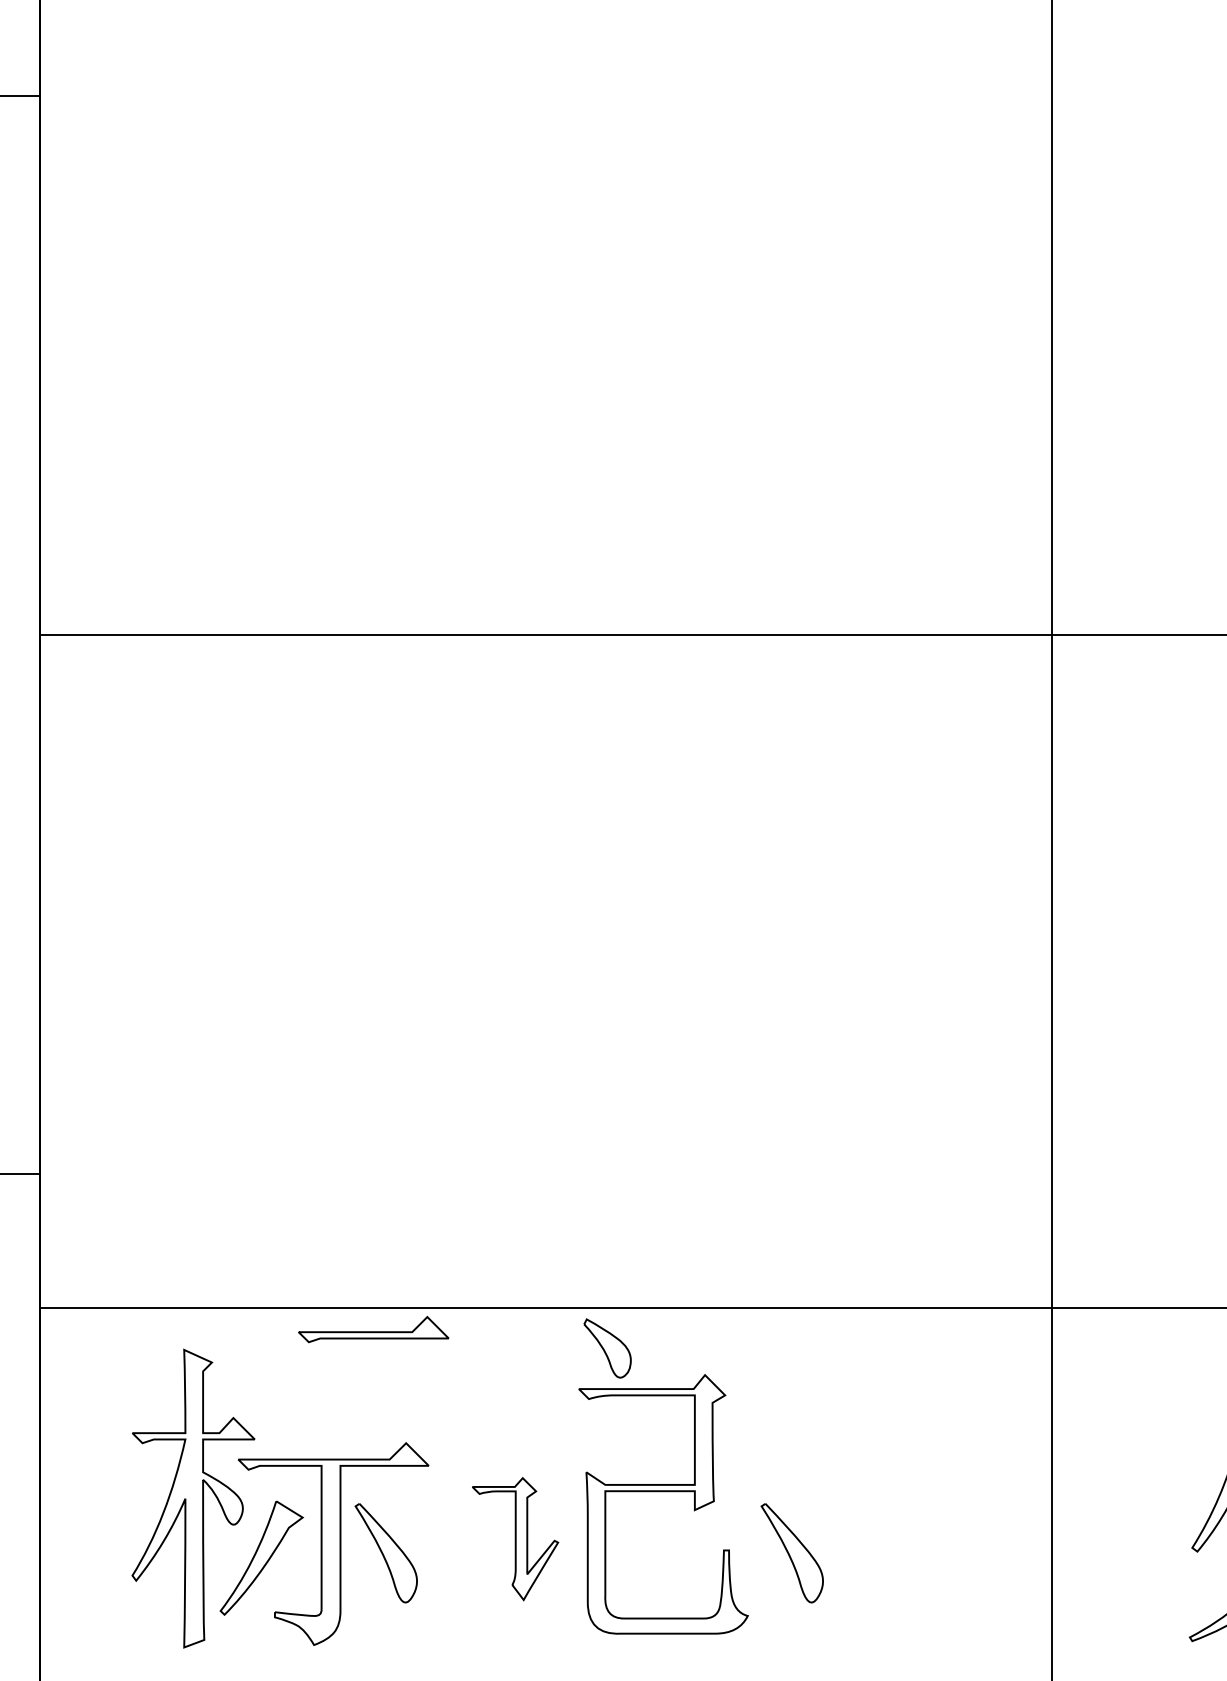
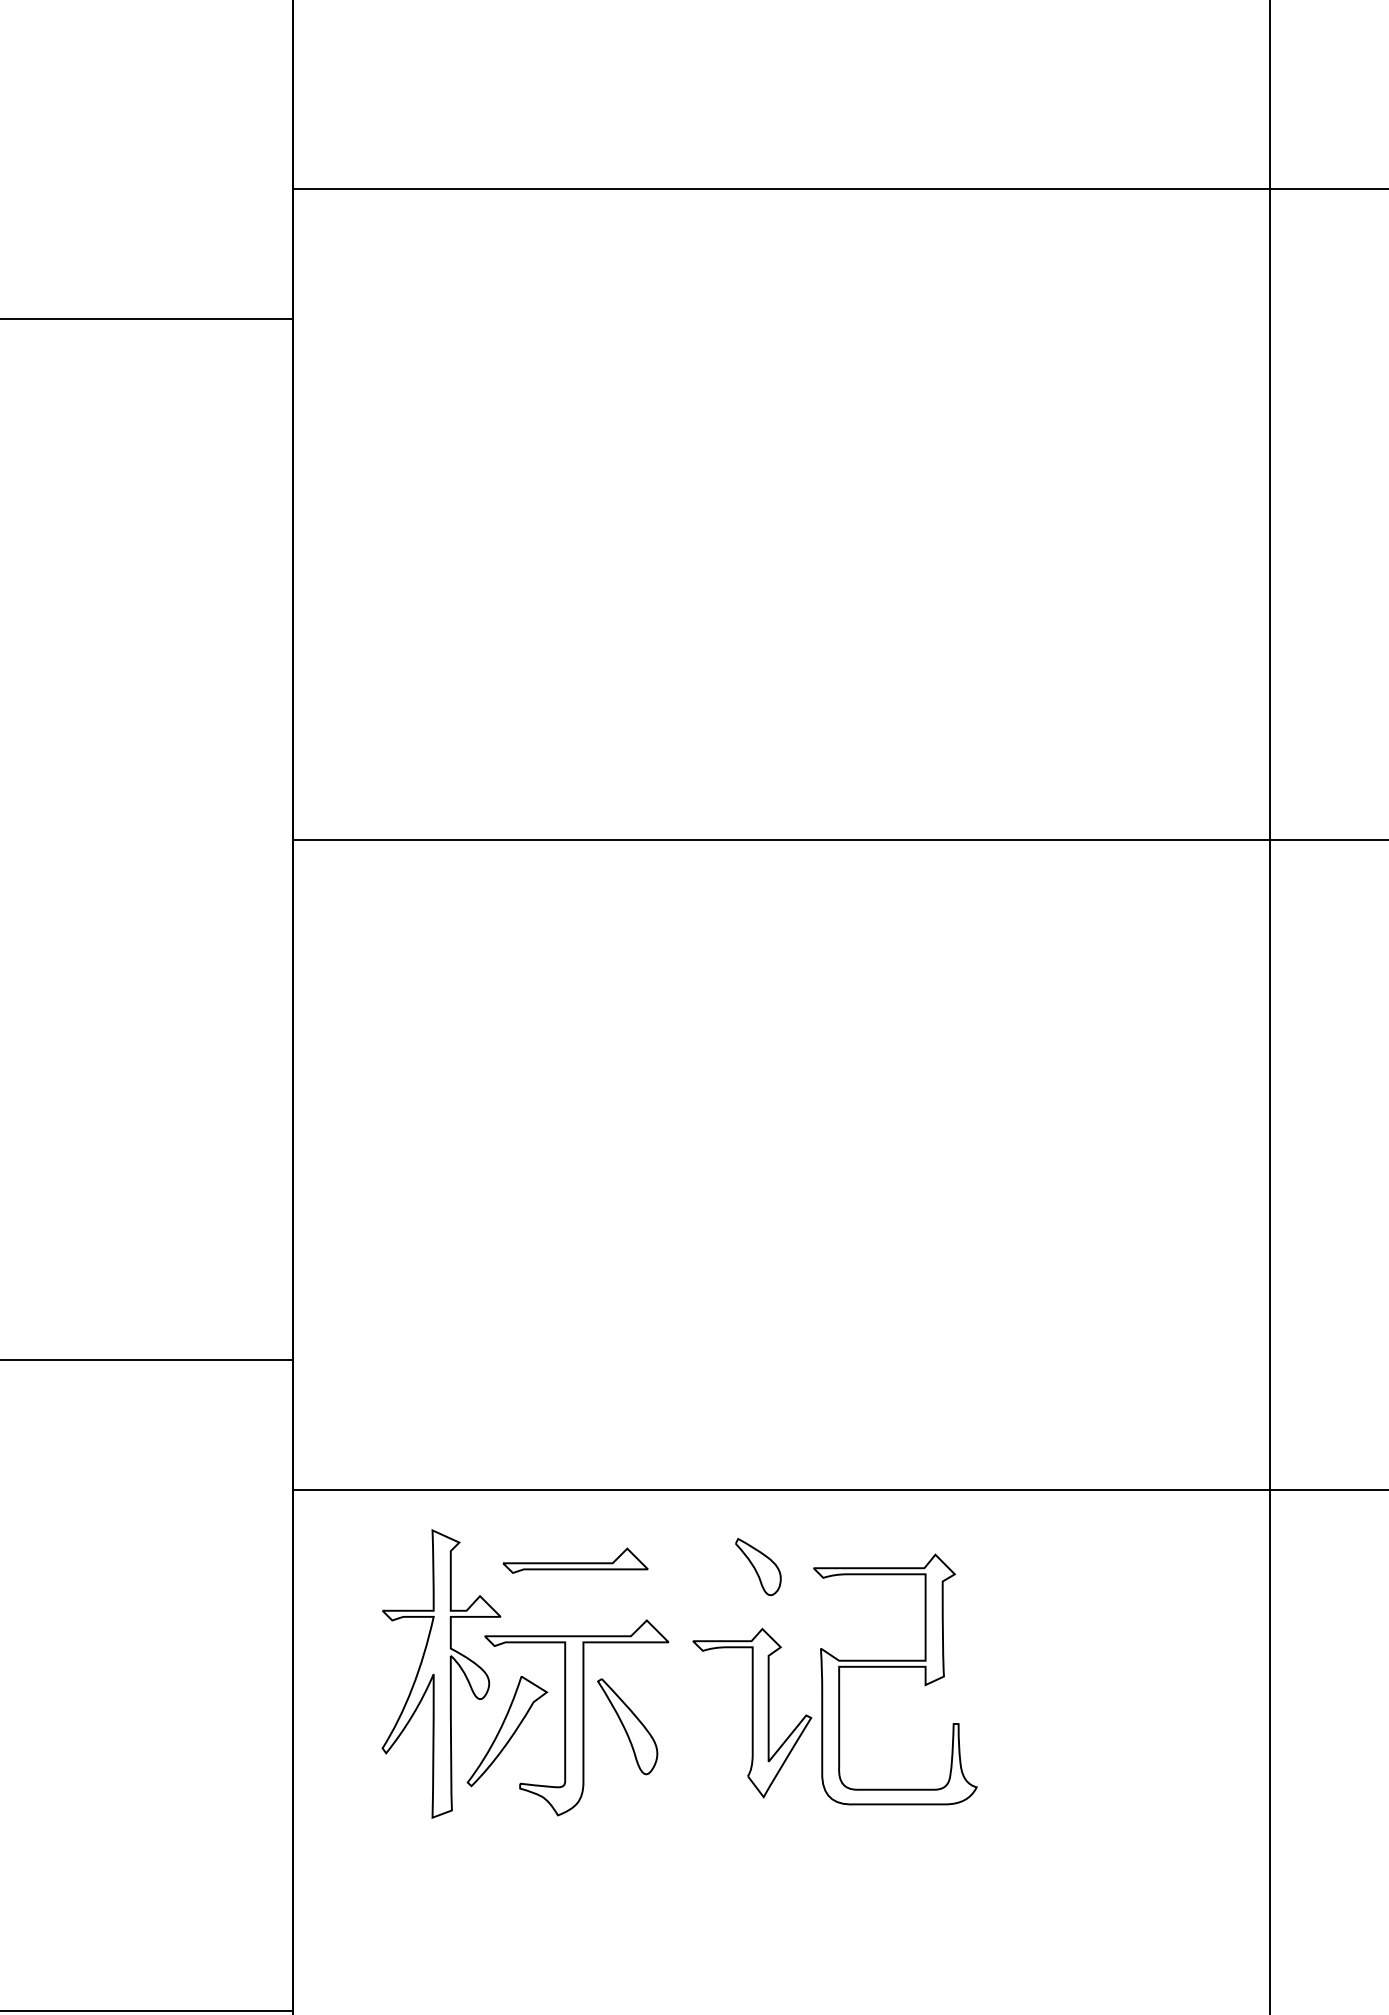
part: (373, 1329) -> (575, 1560), moved
part: (607, 1348) -> (758, 1567), moved
part: (515, 1538) -> (752, 1712), size x1.43
part: (792, 1553) -> (1019, 1726), removed

